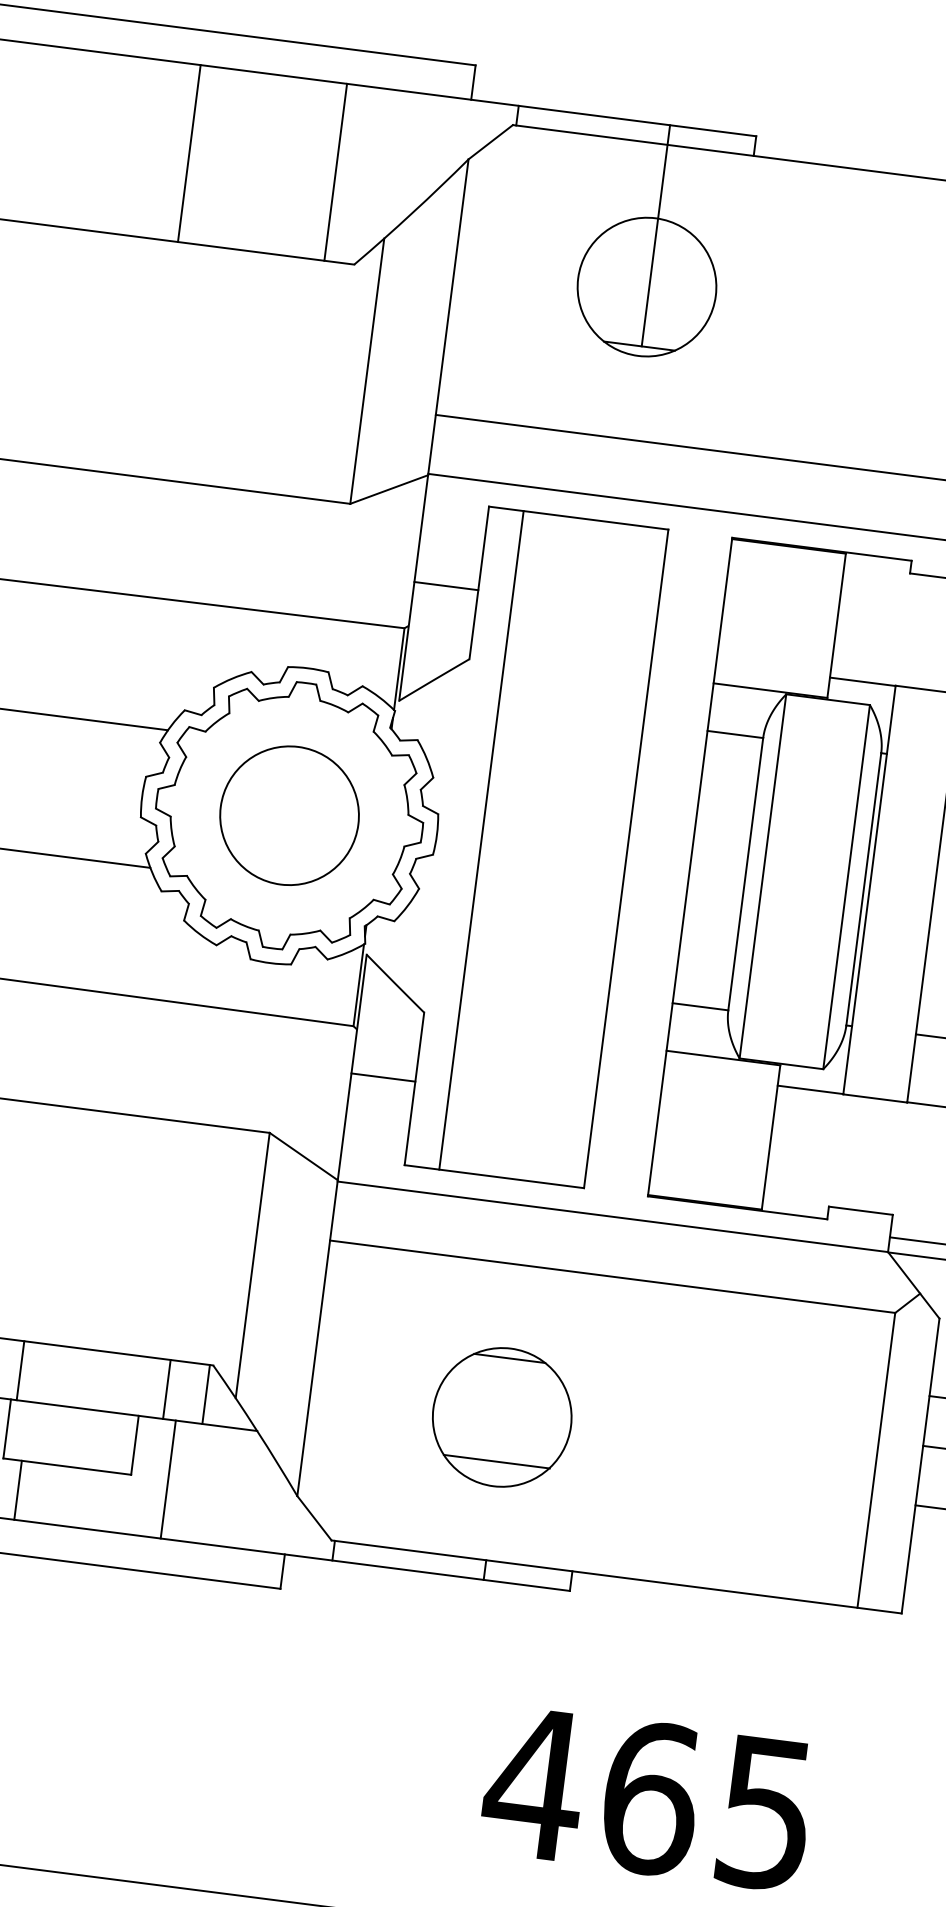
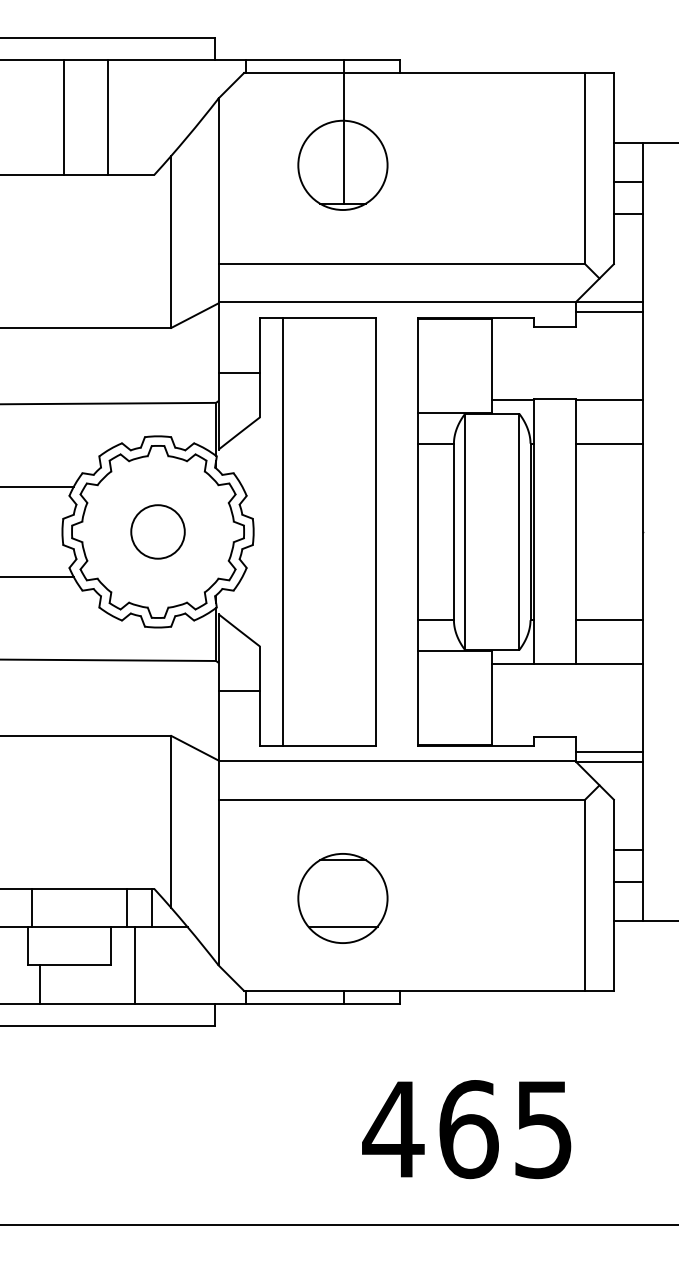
line: (188, 153) -> (63, 117), moved
line: (335, 172) -> (107, 117), moved
circle: (288, 814) -> (157, 531), size x0.6

